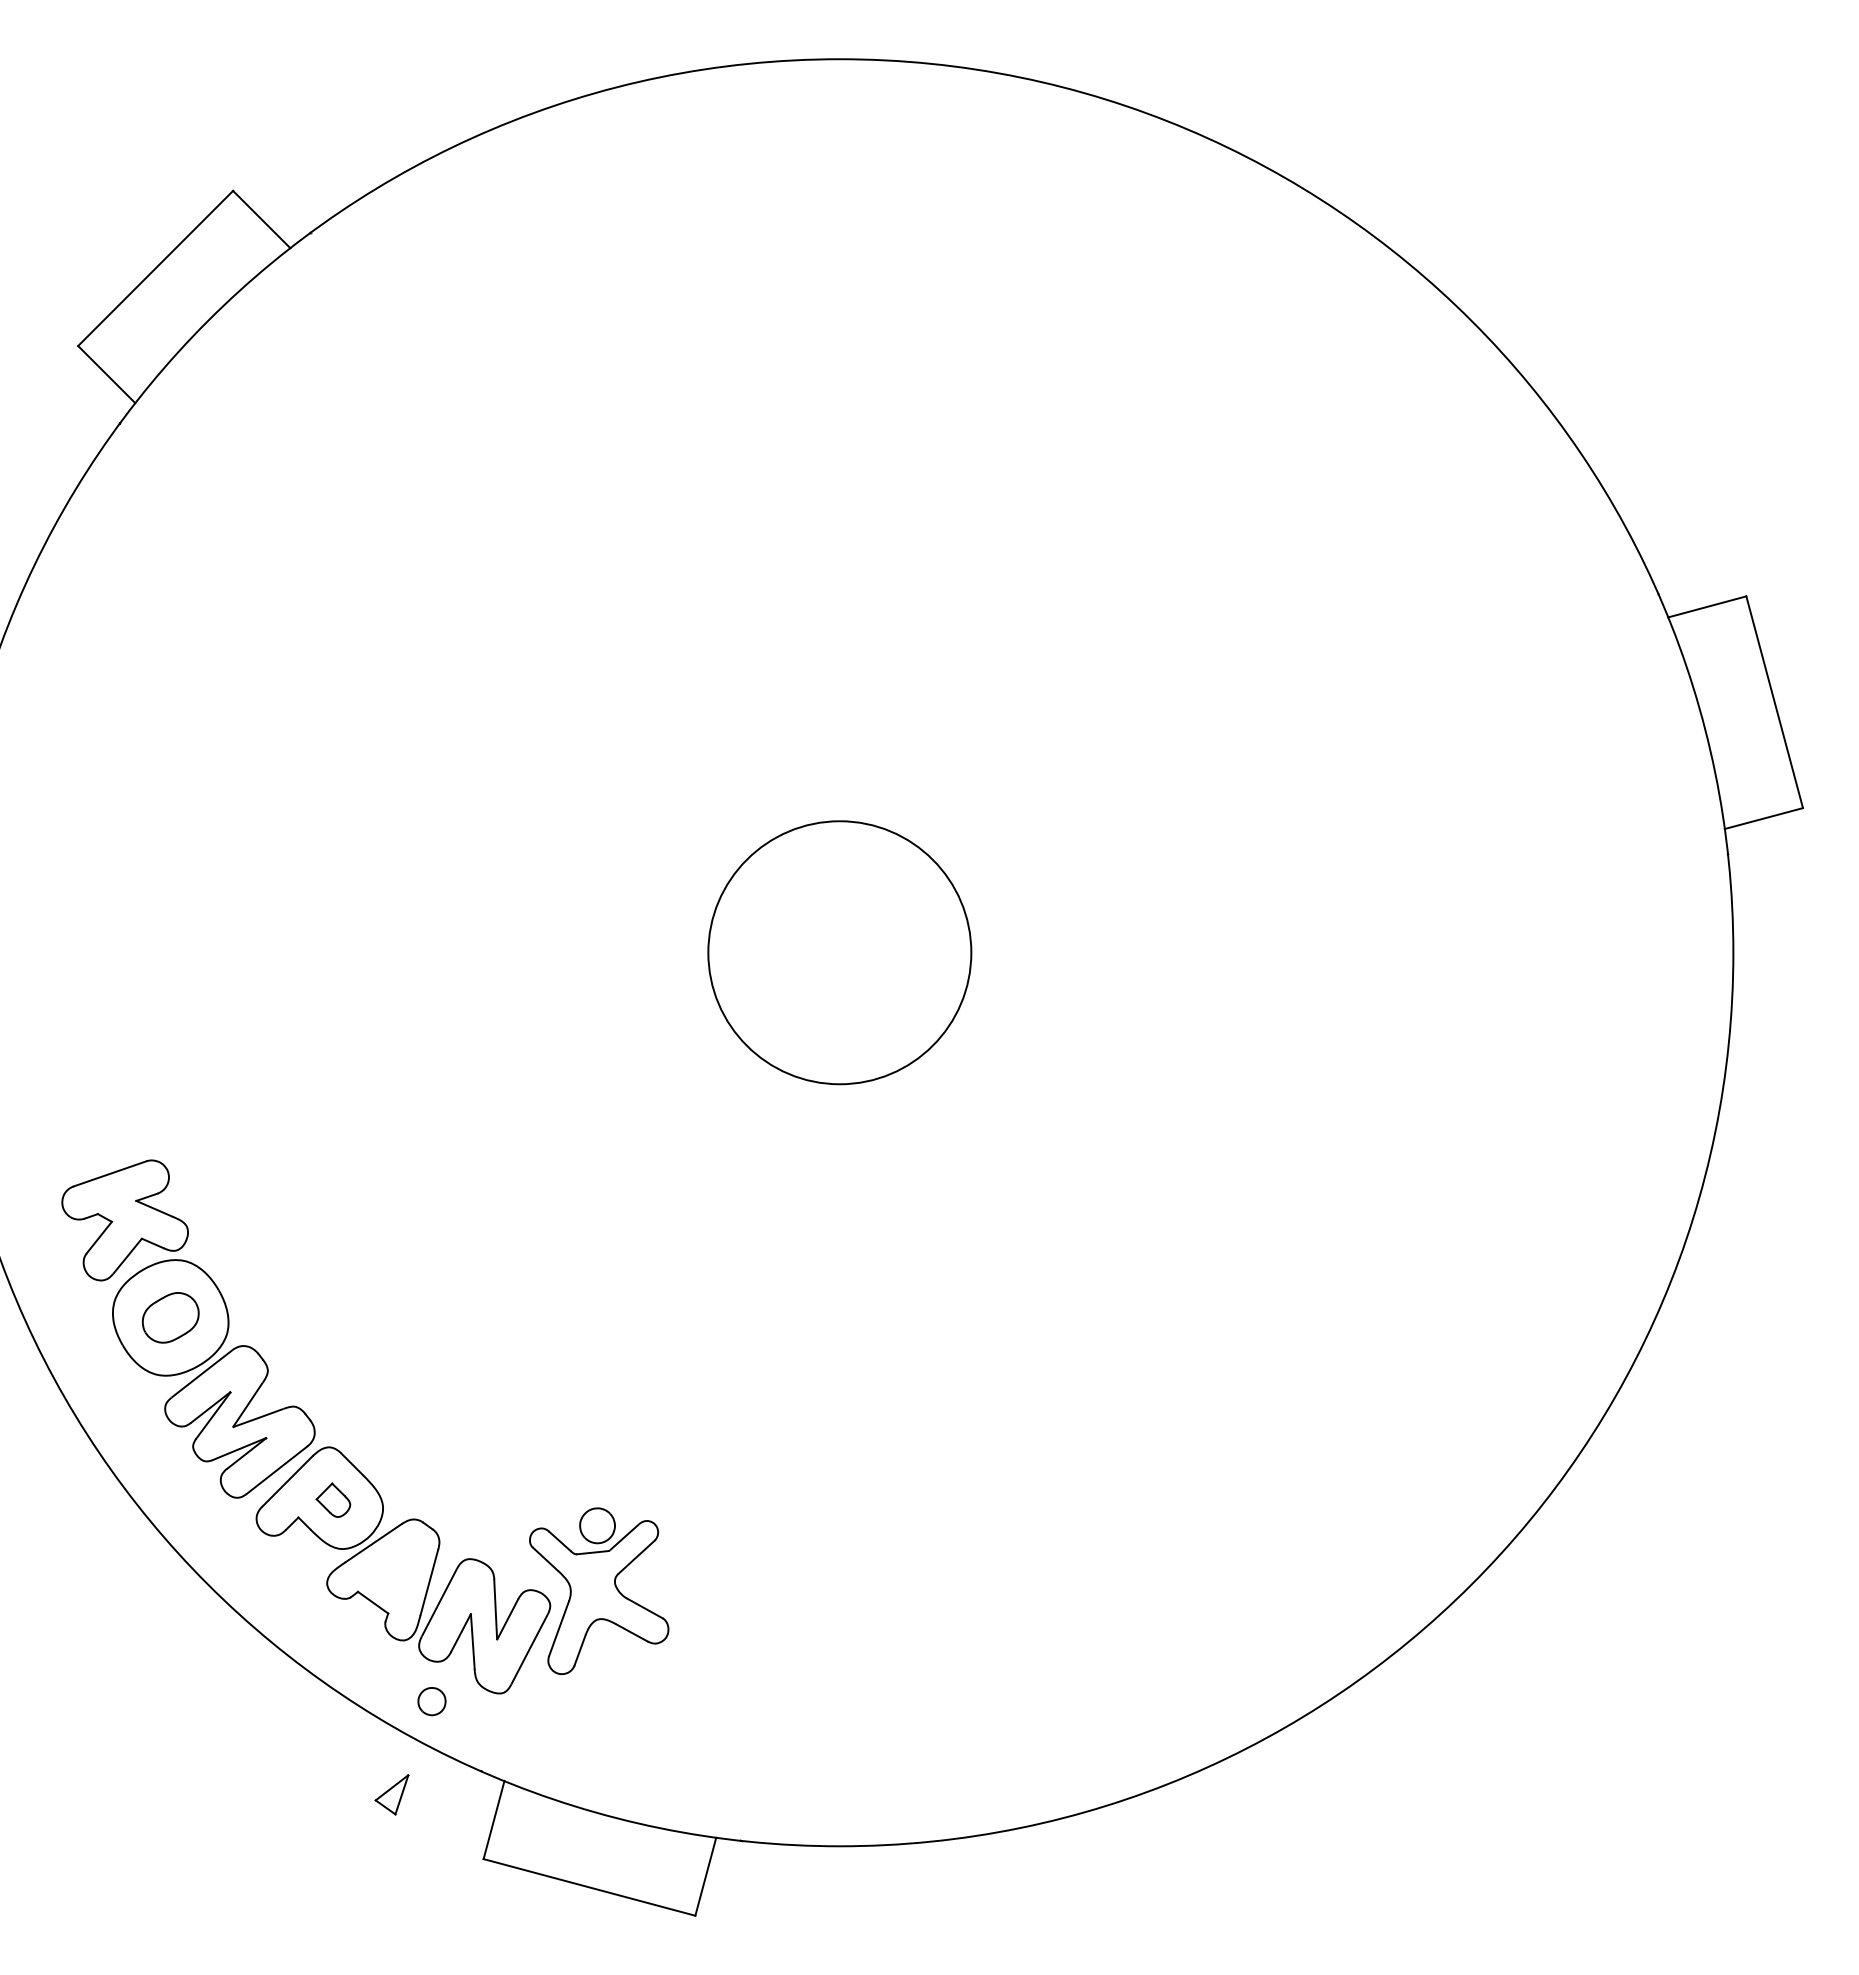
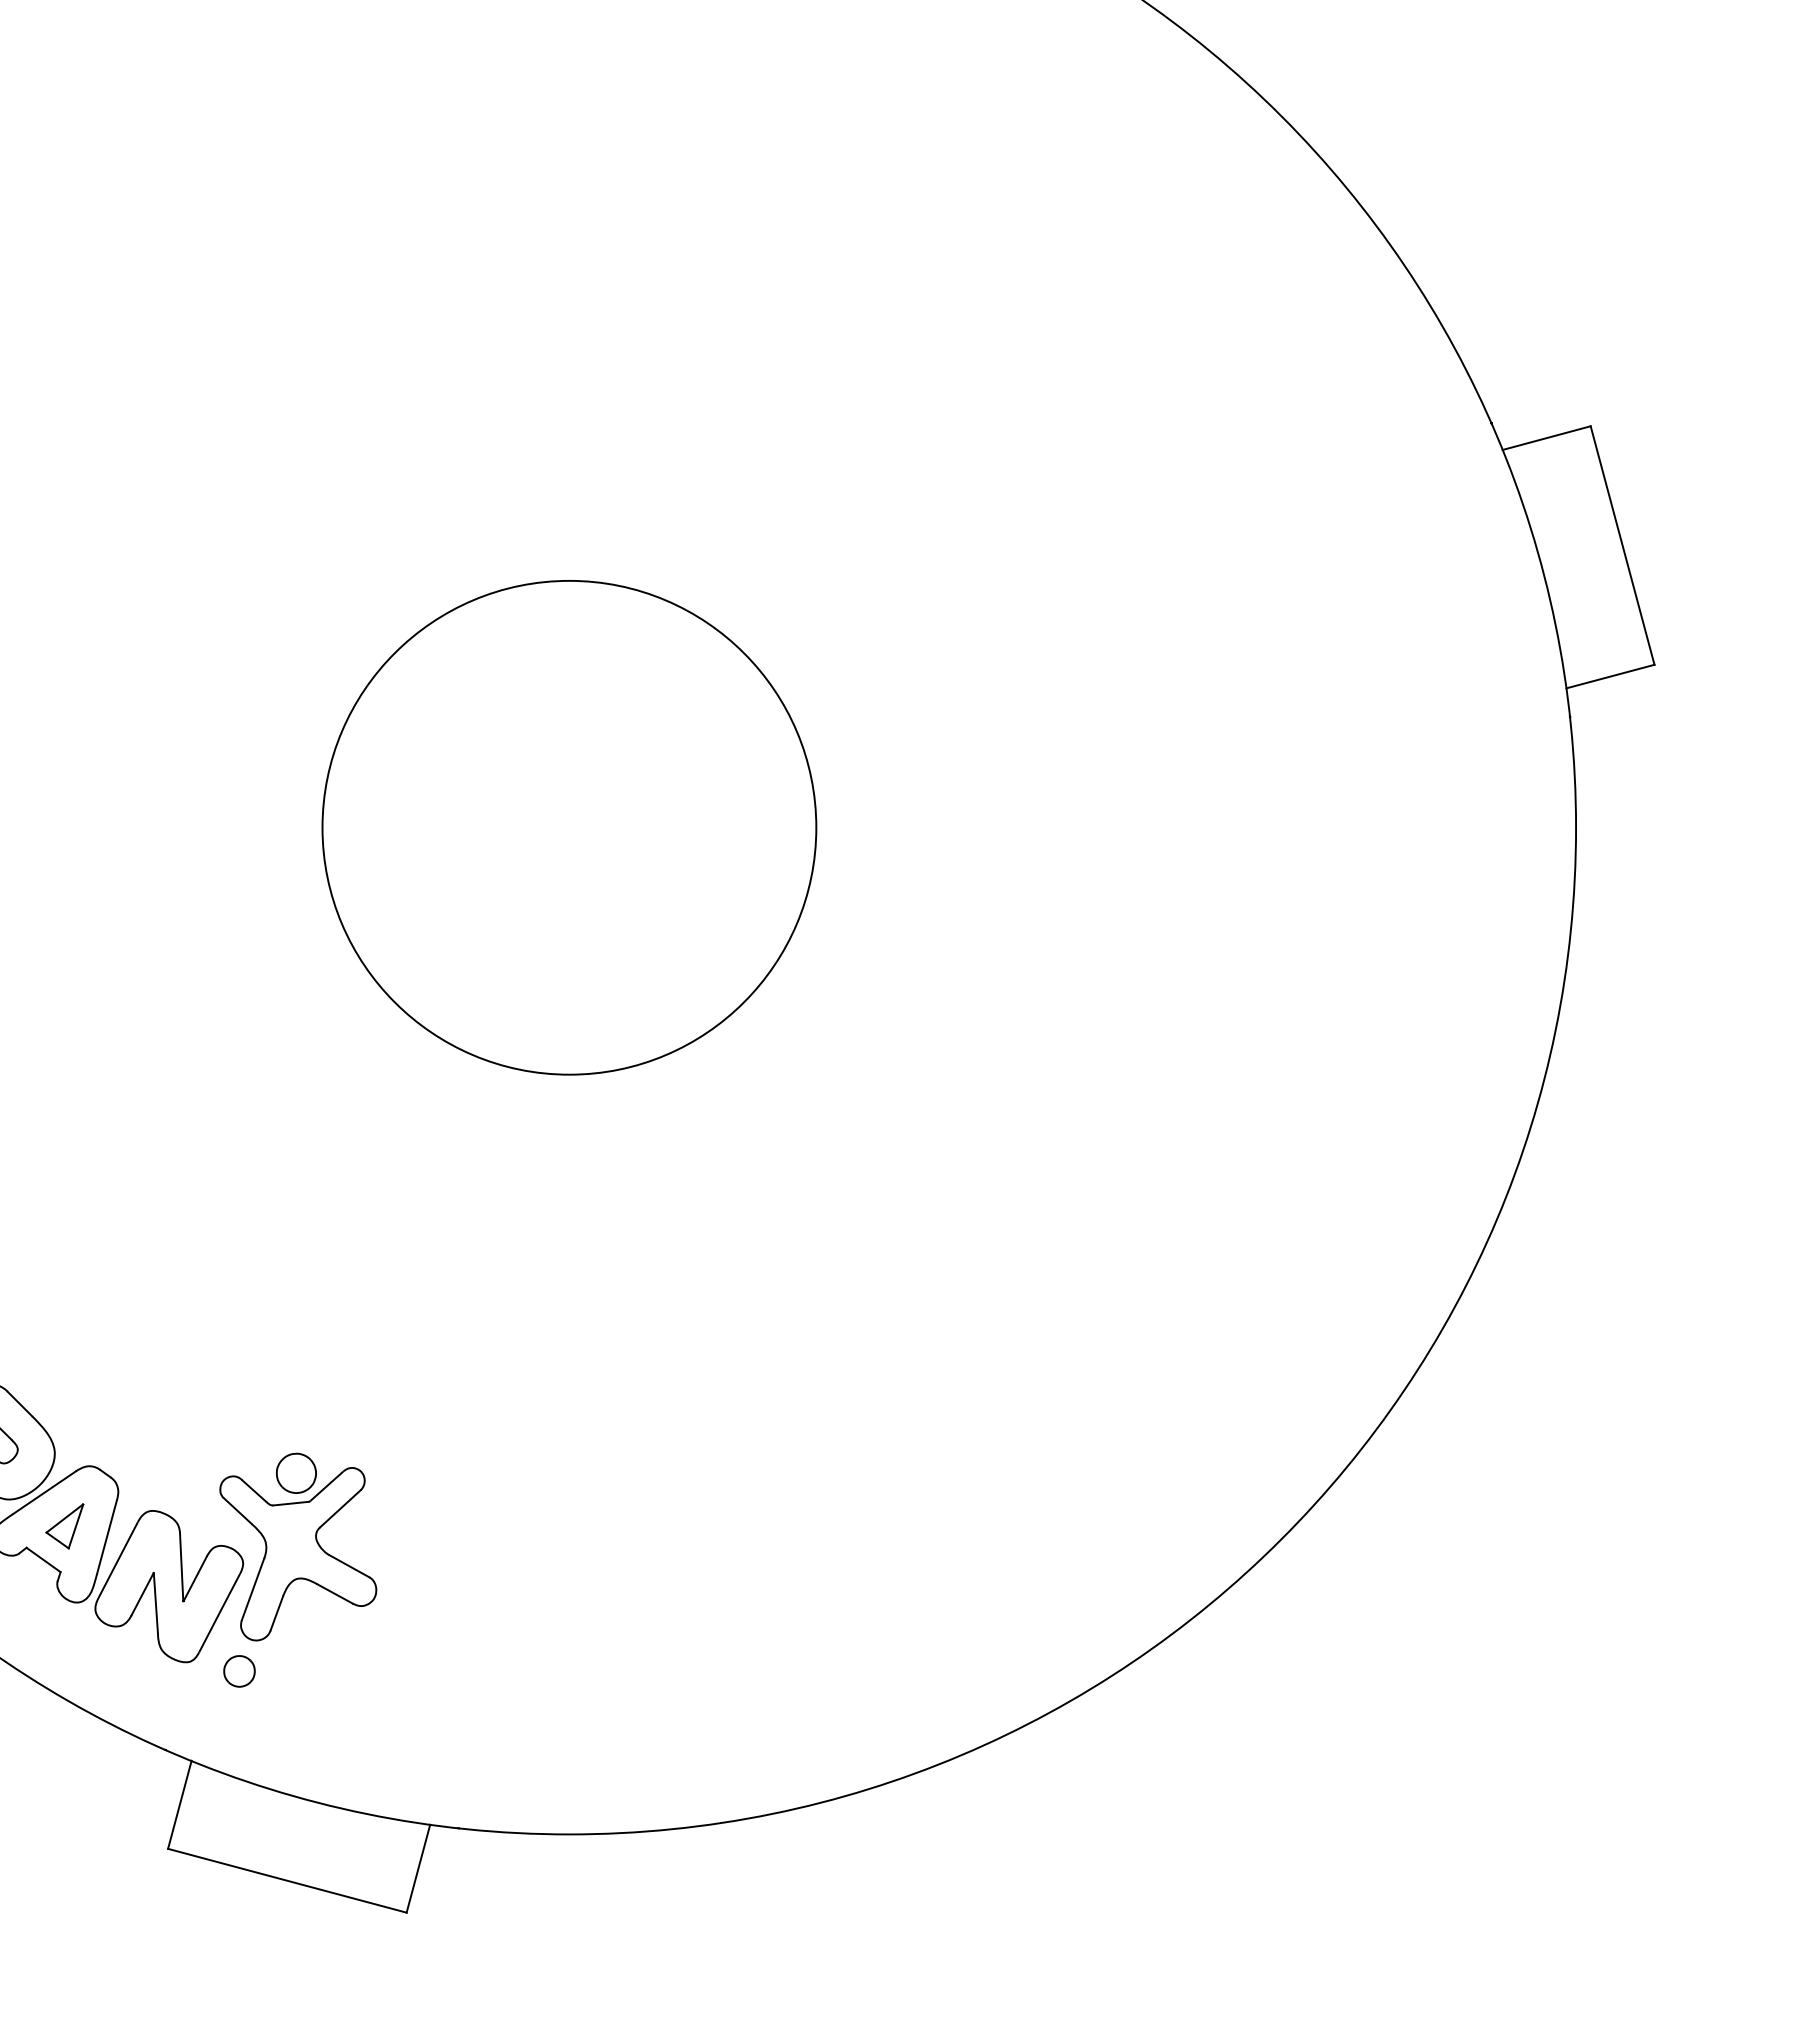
circle: (839, 952) -> (569, 827), size x1.67
part: (431, 1701) -> (238, 1671), moved
part: (391, 1794) -> (64, 1525), moved

